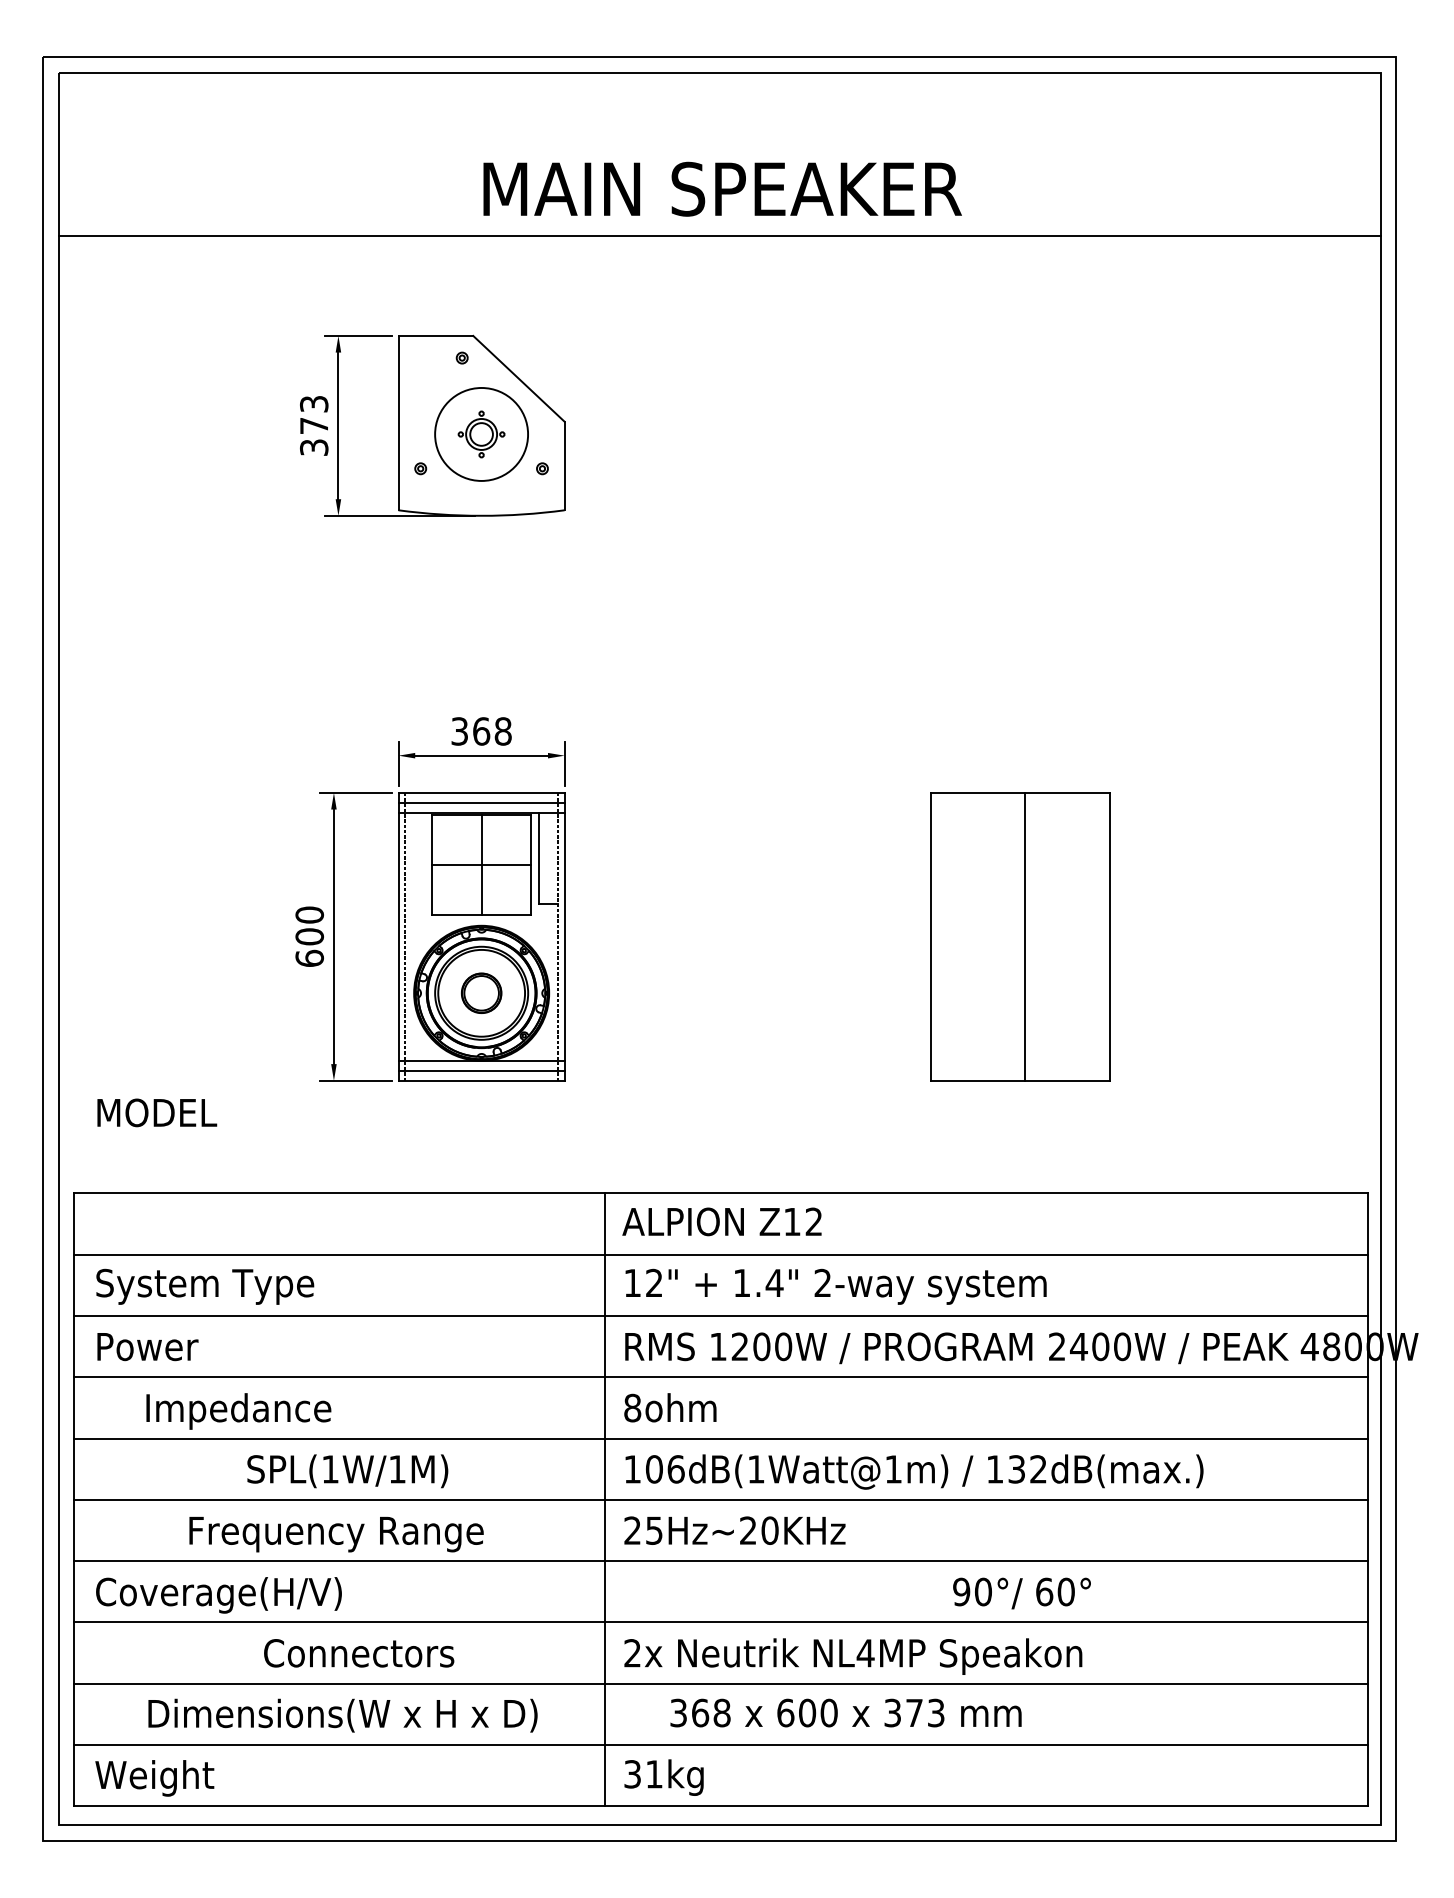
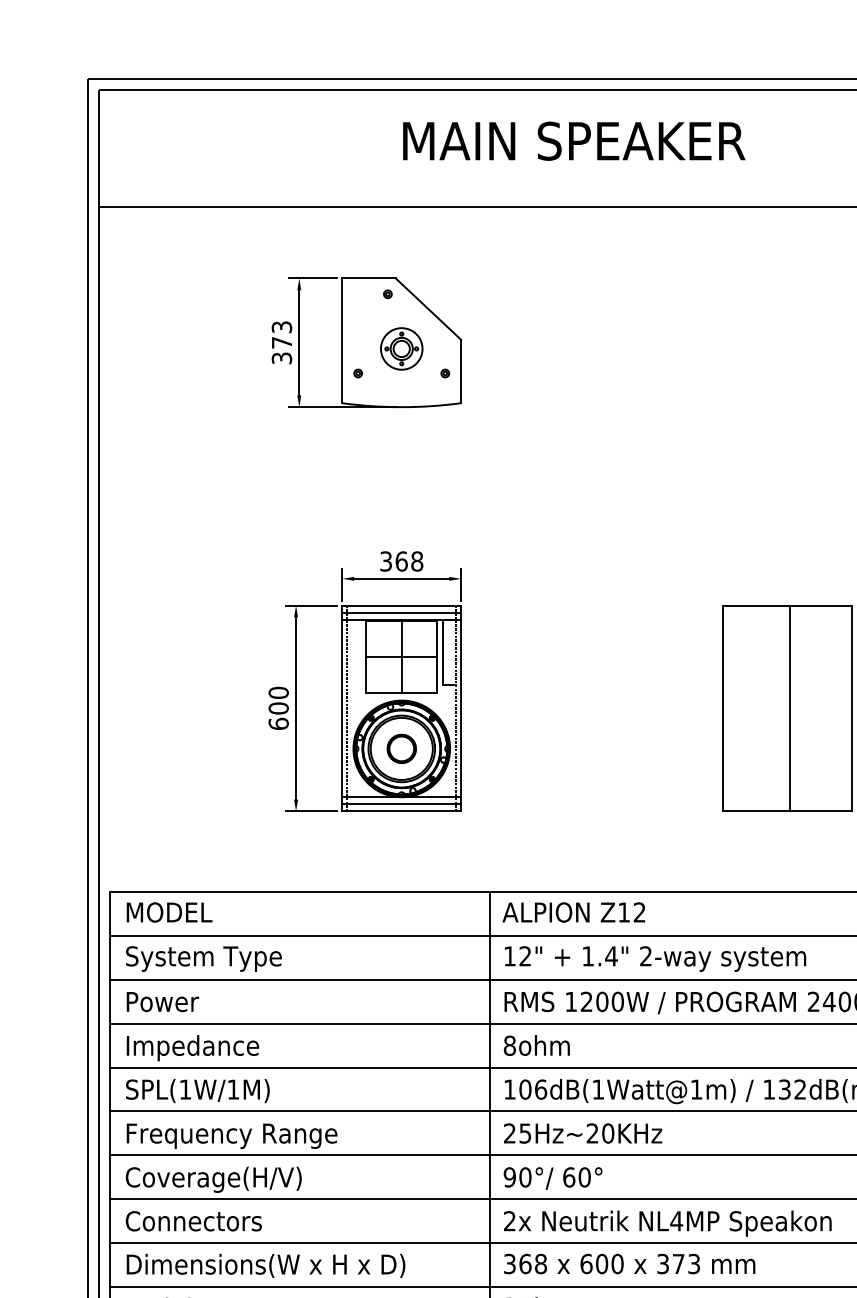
text: (722, 188) -> (574, 140), moved
circle: (481, 434) -> (401, 348), size x0.62
text: (157, 1112) -> (169, 912), moved
text: (238, 1411) -> (192, 1048), moved
text: (347, 1471) -> (197, 1091), moved
text: (336, 1534) -> (232, 1136), moved
text: (1021, 1593) -> (552, 1178), moved
text: (359, 1653) -> (194, 1221), moved
text: (845, 1712) -> (629, 1263), moved
text: (342, 1715) -> (265, 1265), moved

